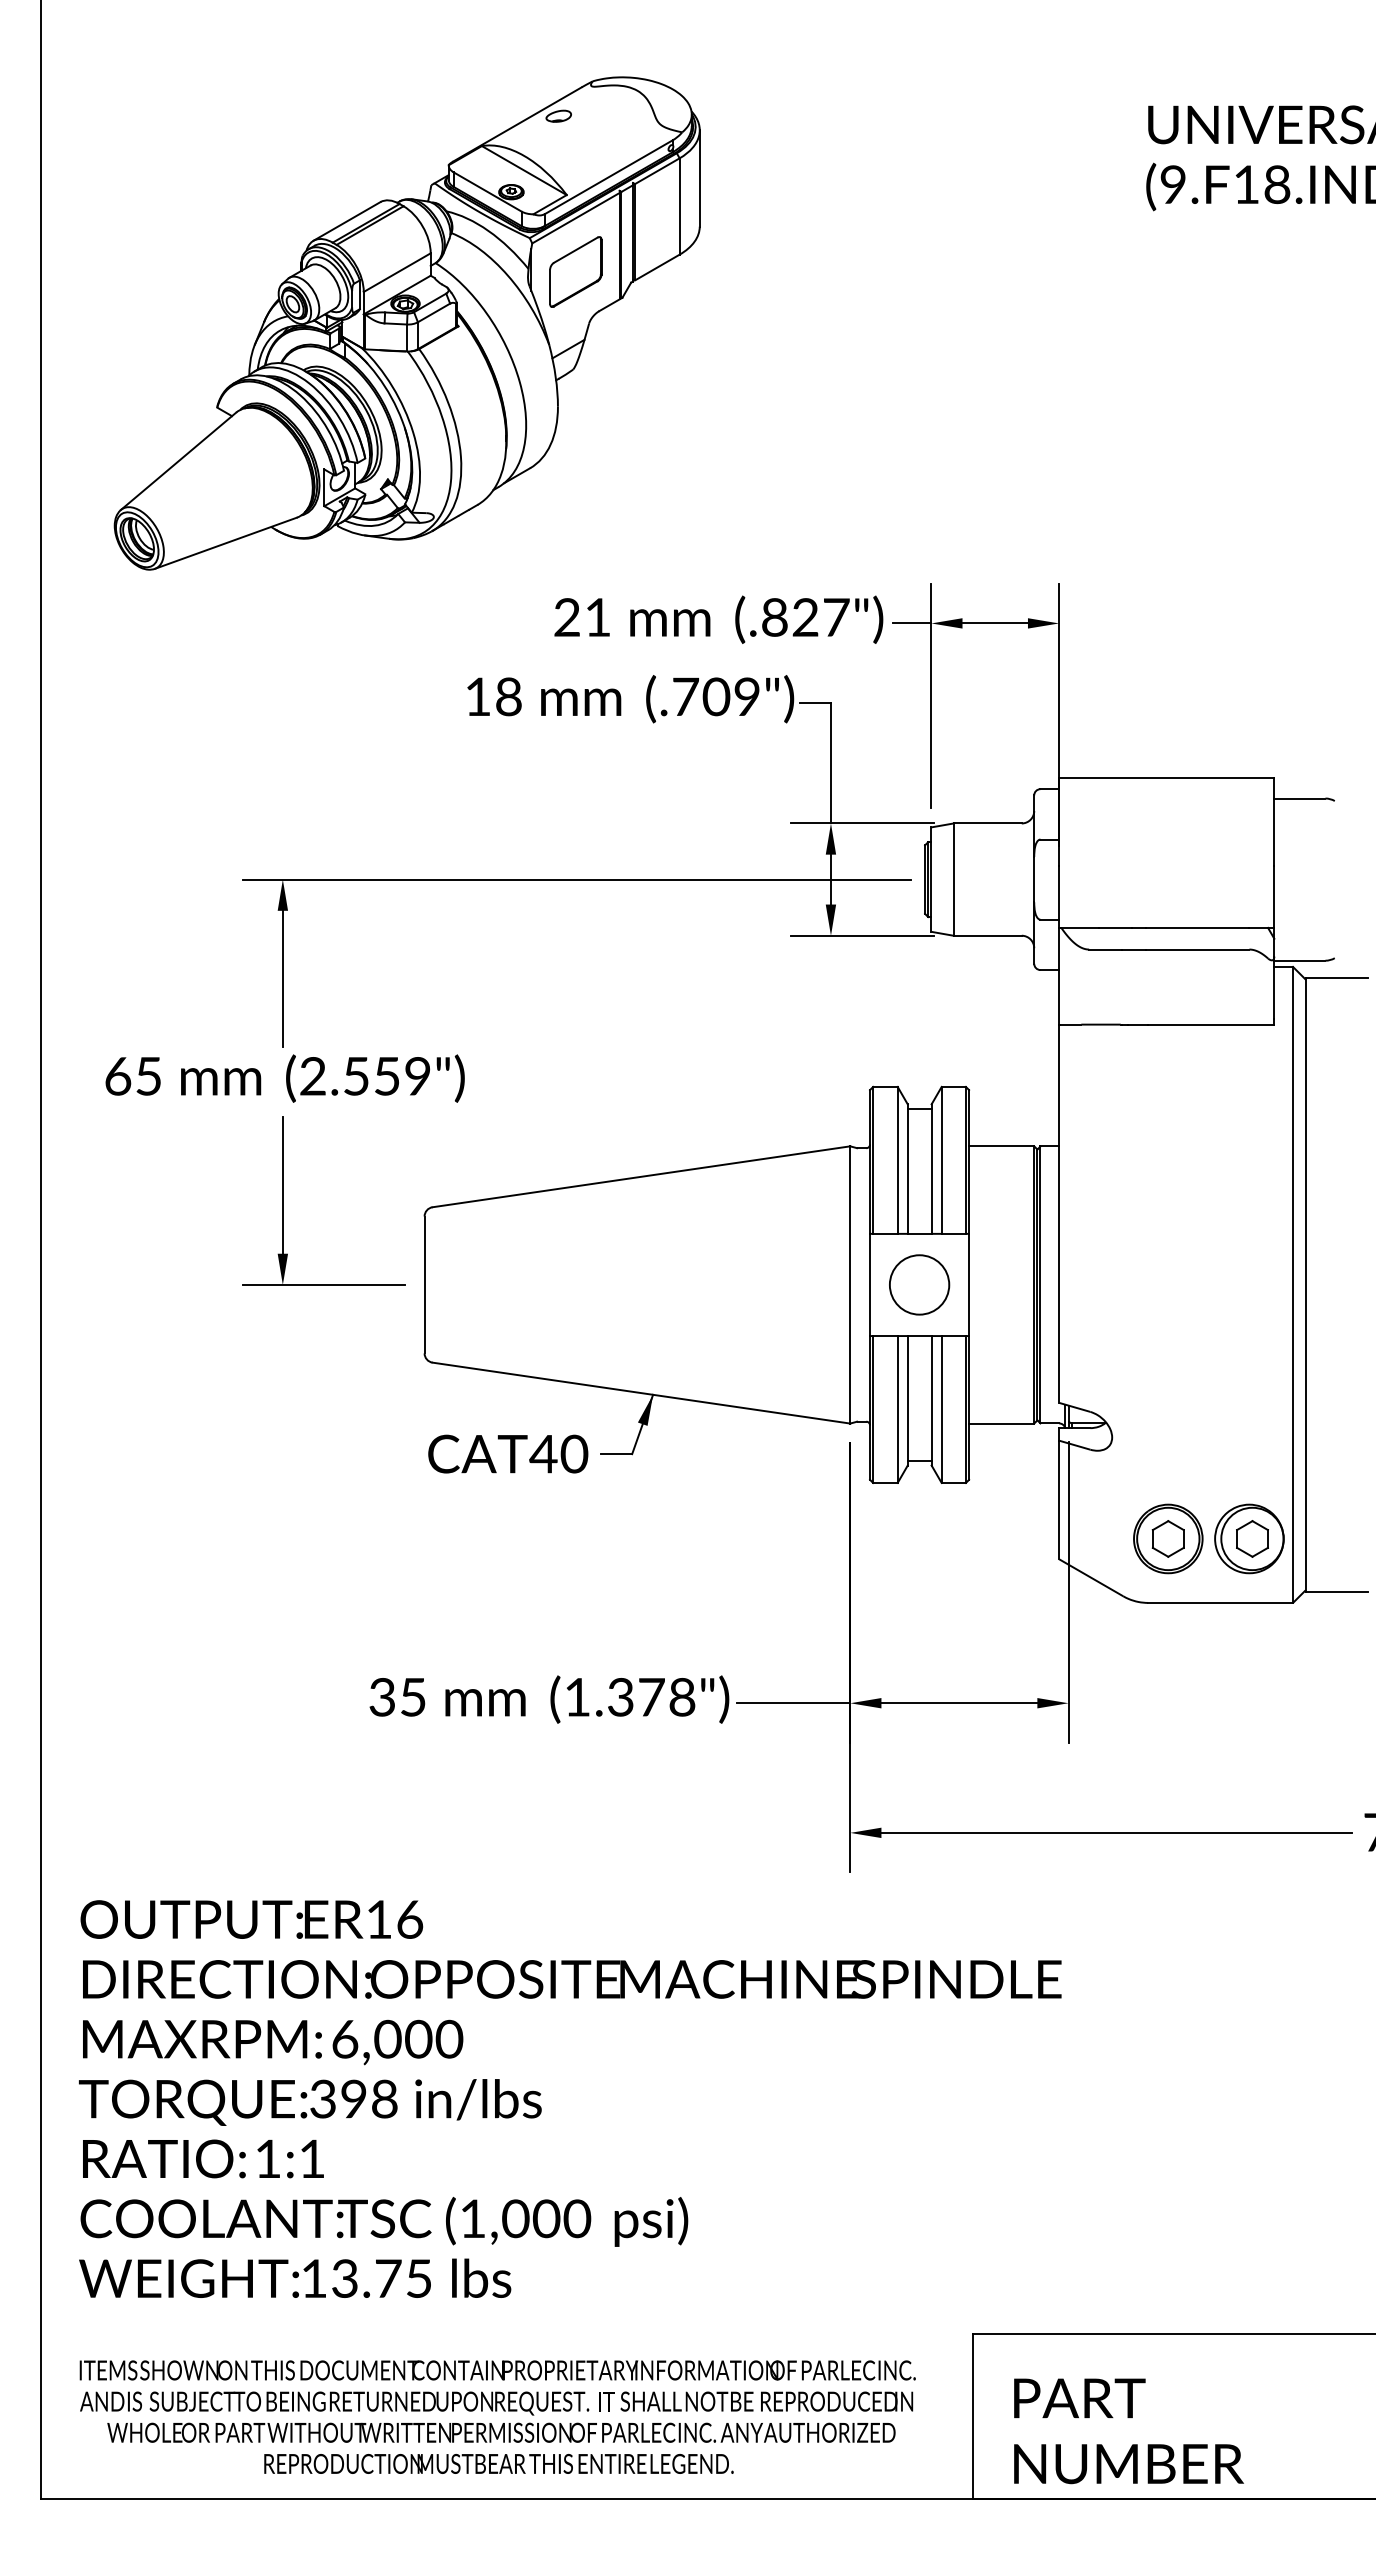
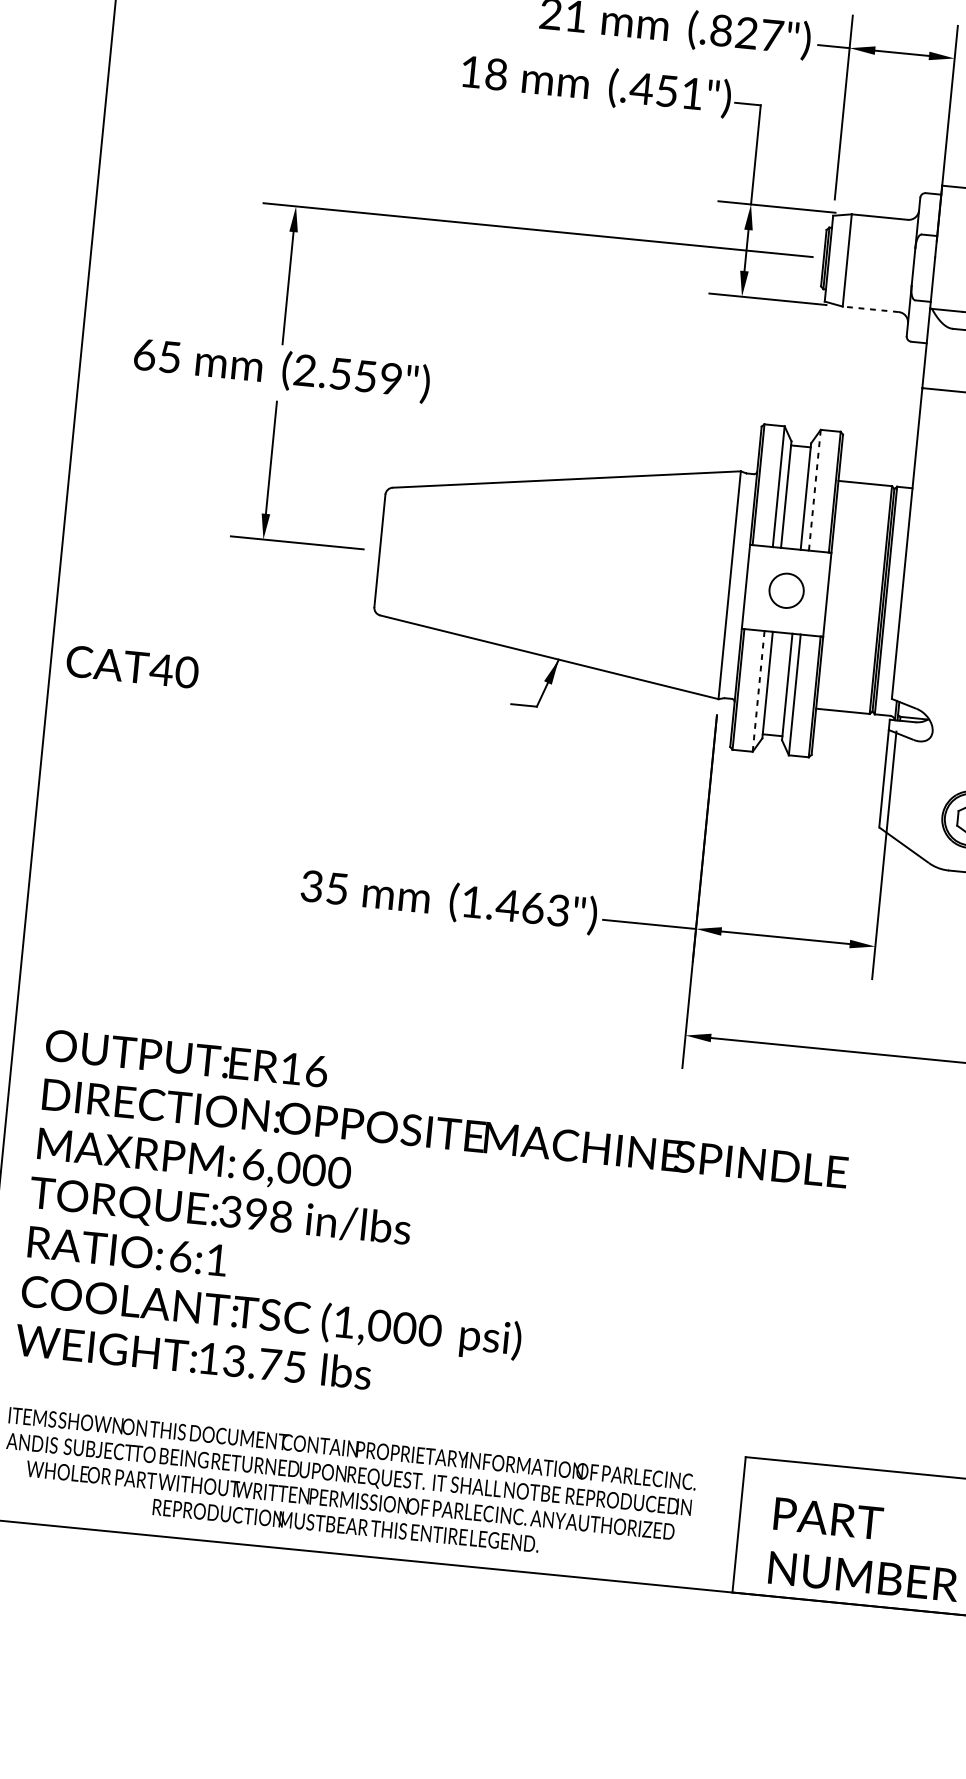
text: (715, 696) -> (666, 90), (.709") -> (.451")
line: (987, 935) -> (870, 309), solid -> dashed
line: (941, 1160) -> (814, 490), solid -> dashed
circle: (919, 1284) -> (786, 590), size x0.7
line: (897, 1409) -> (758, 691), solid -> dashed
text: (508, 1453) -> (132, 666), moved
text: (650, 1696) -> (532, 907), (1.378") -> (1.463")
text: (268, 2158) -> (181, 1256), 1:1 -> 6:1

